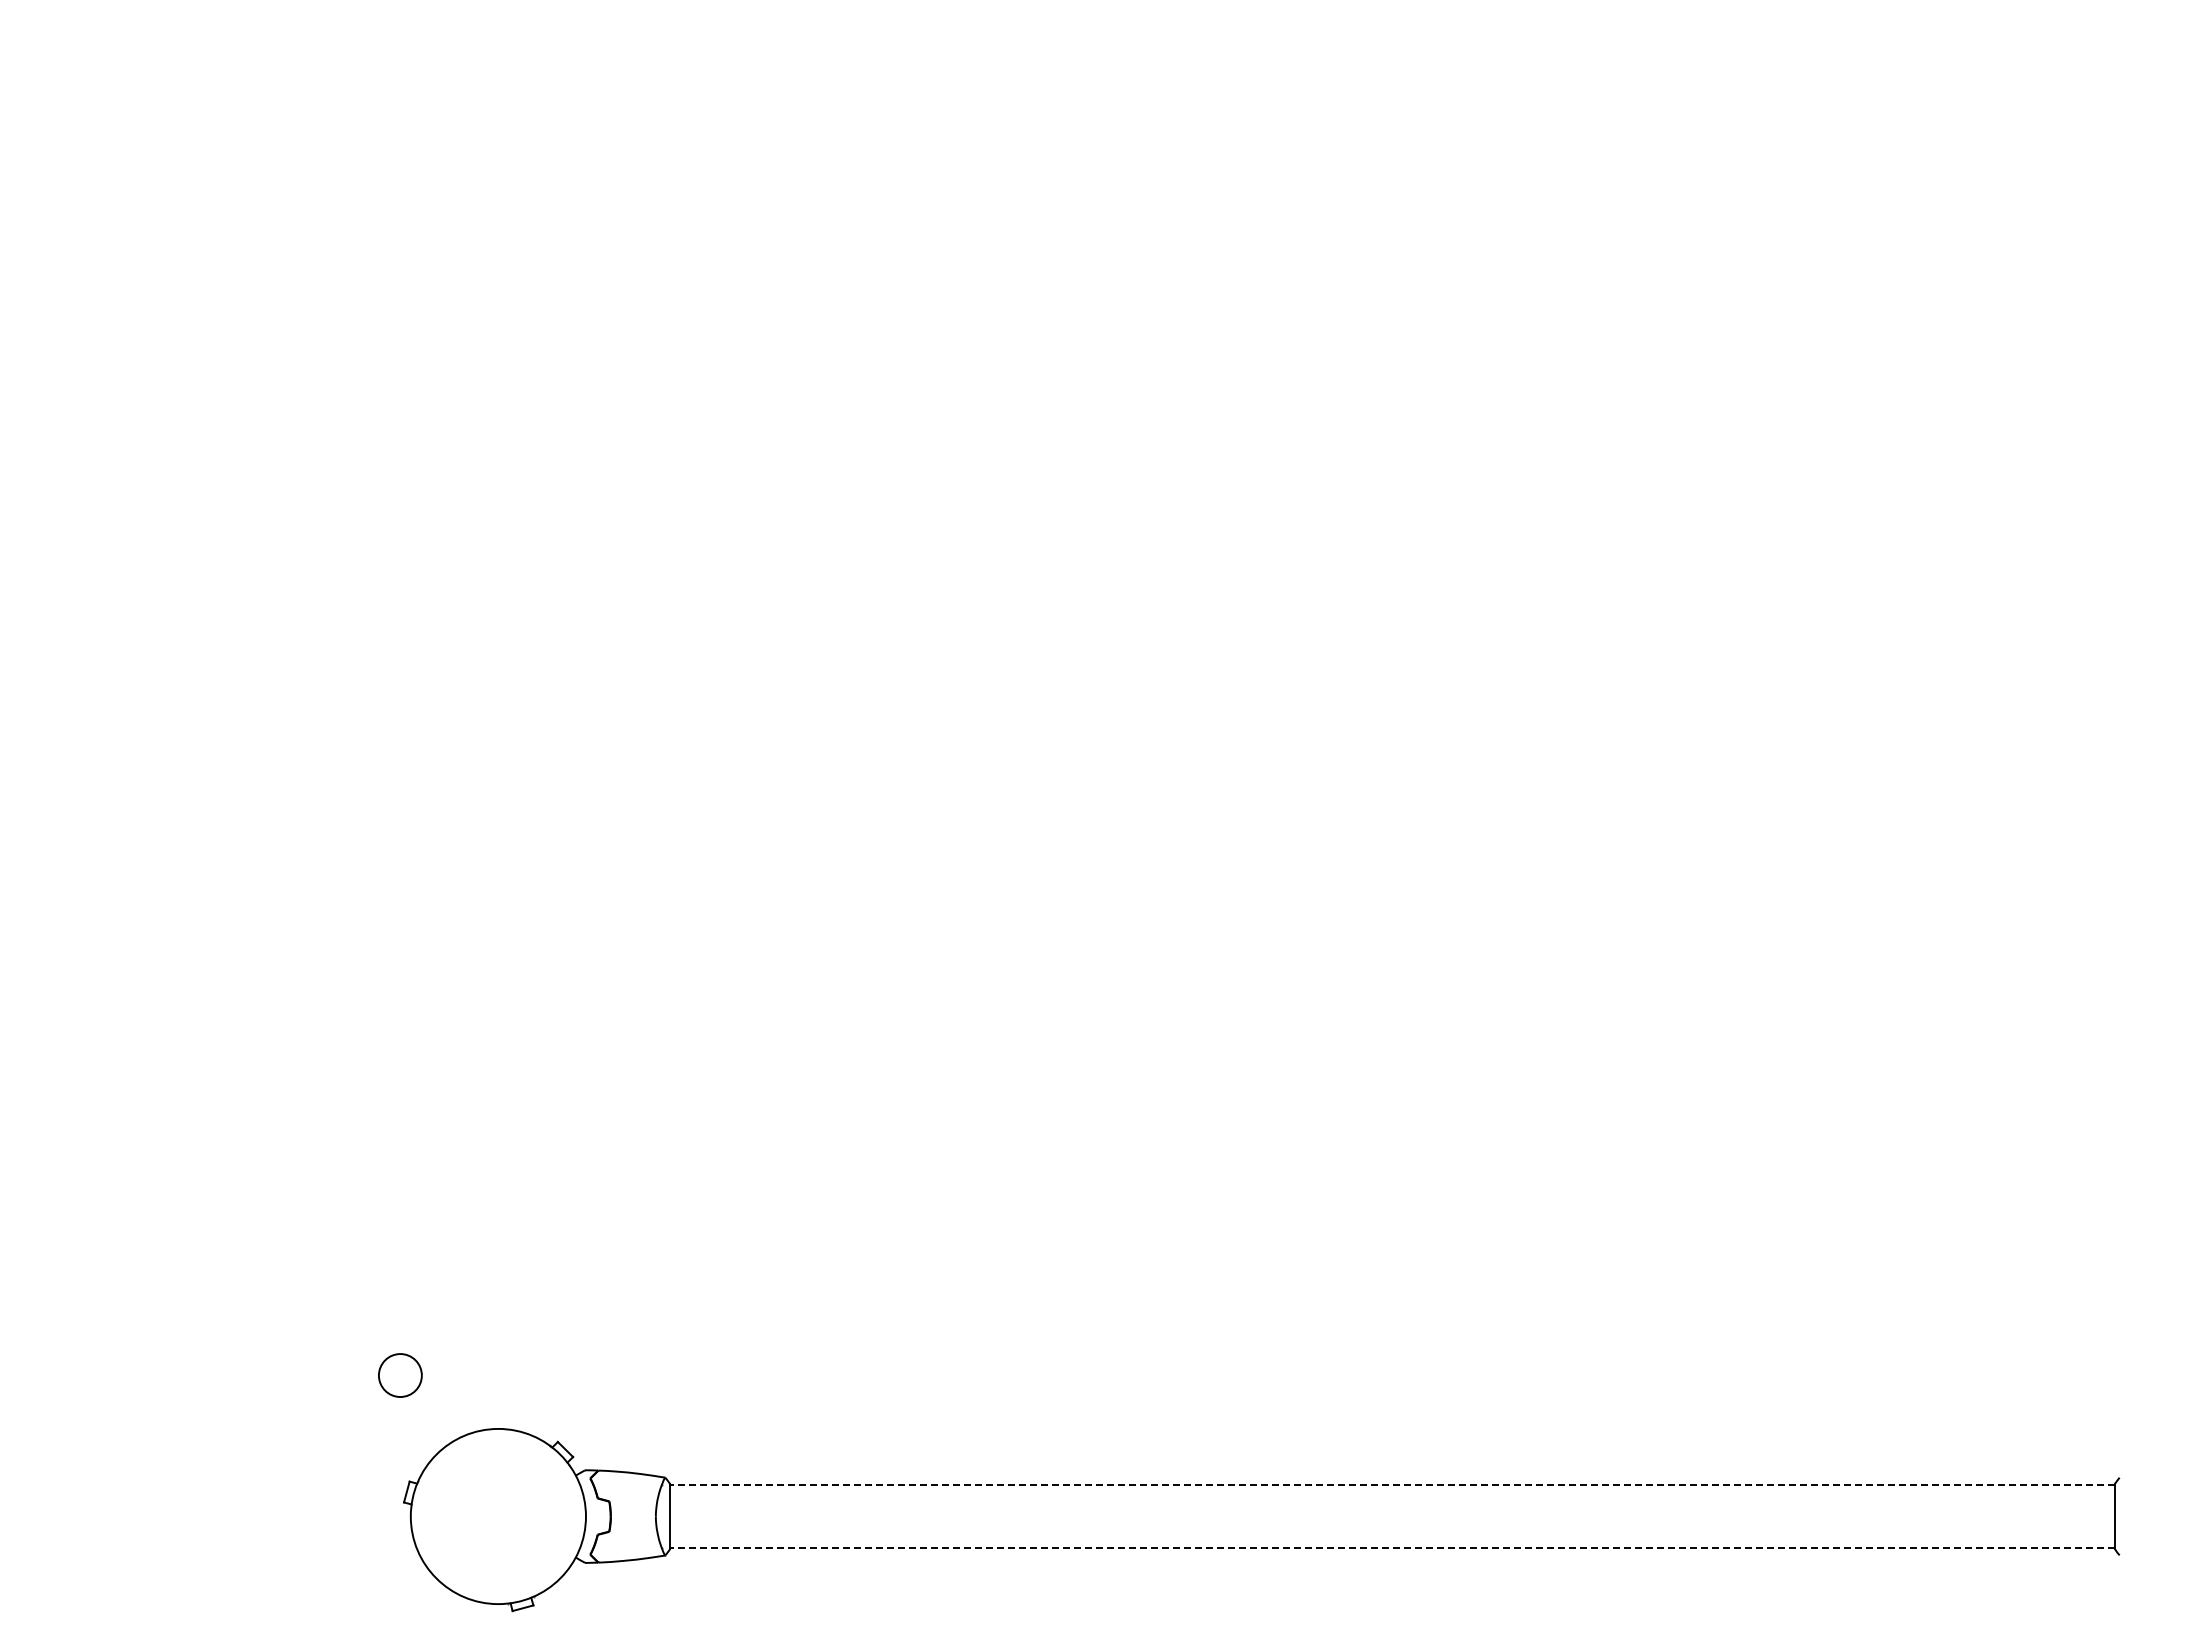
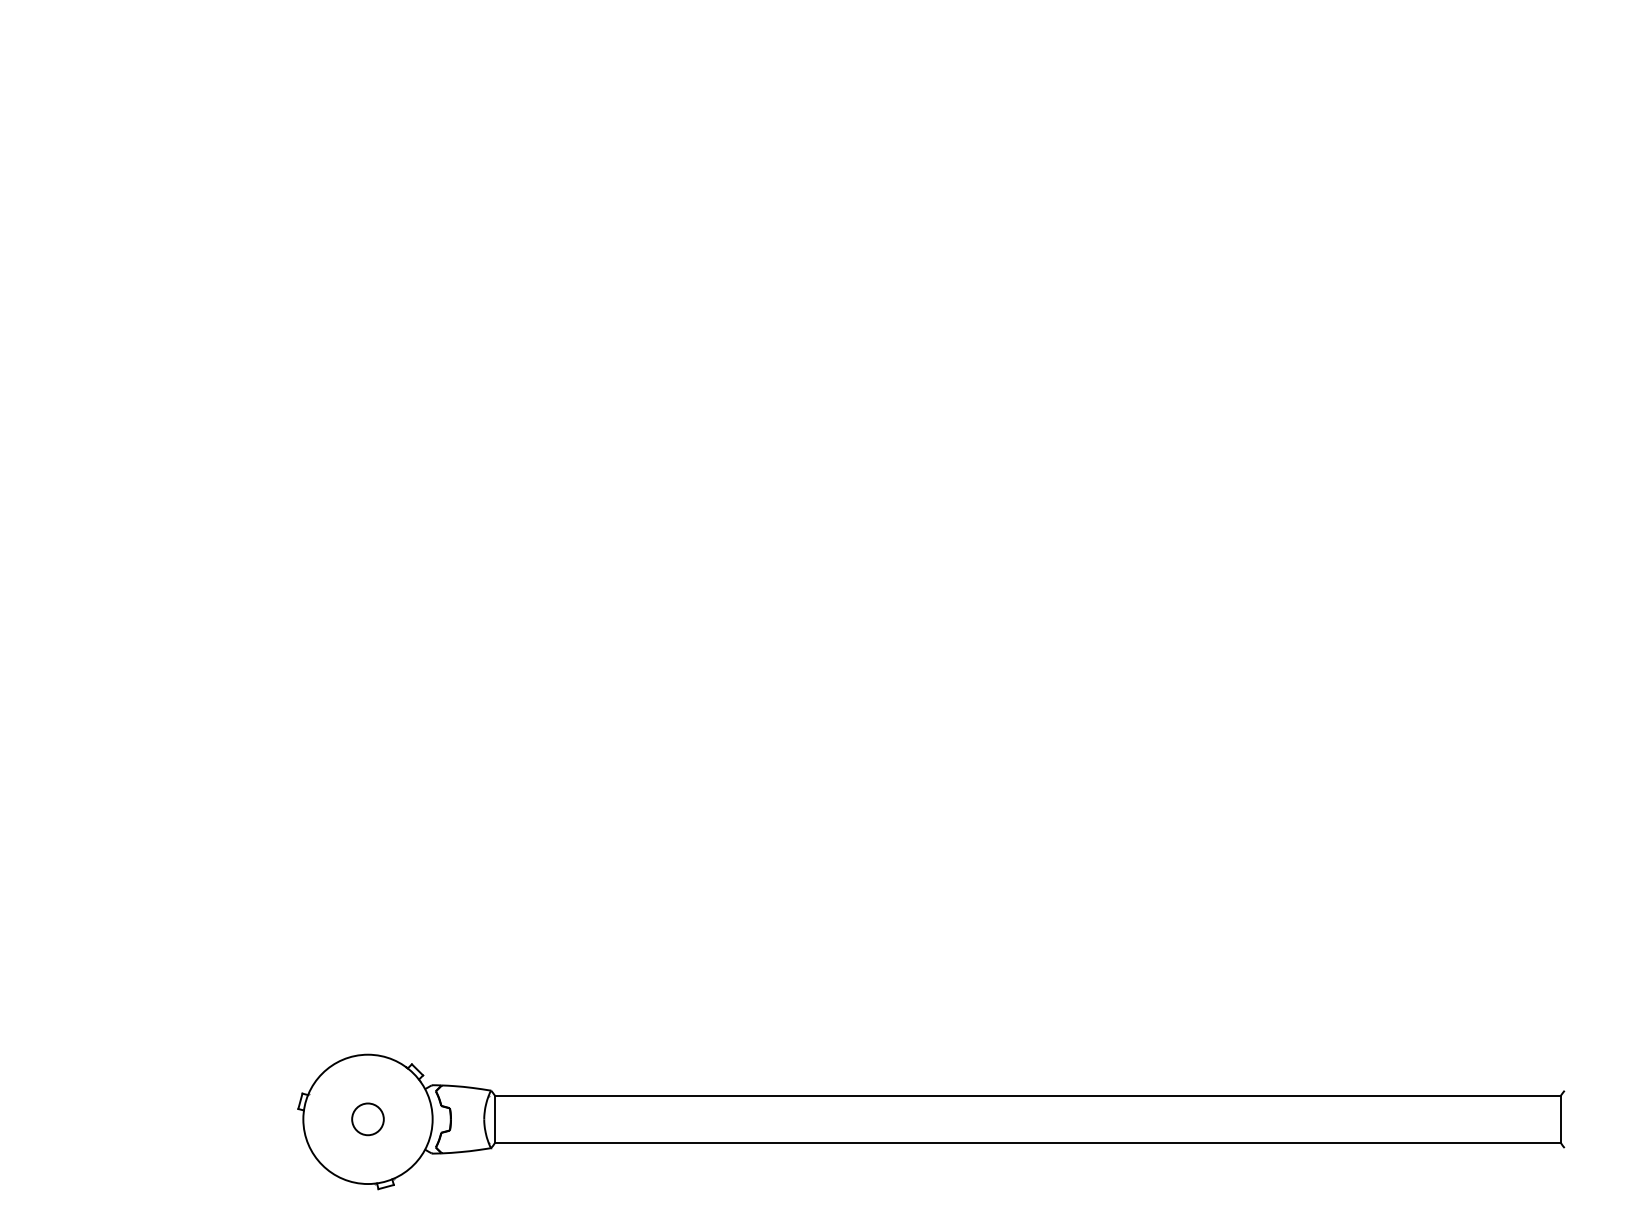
circle: (400, 1375) -> (368, 1119), moved
line: (1391, 1485) -> (1027, 1096), dashed -> solid
line: (1391, 1547) -> (1027, 1142), dashed -> solid

